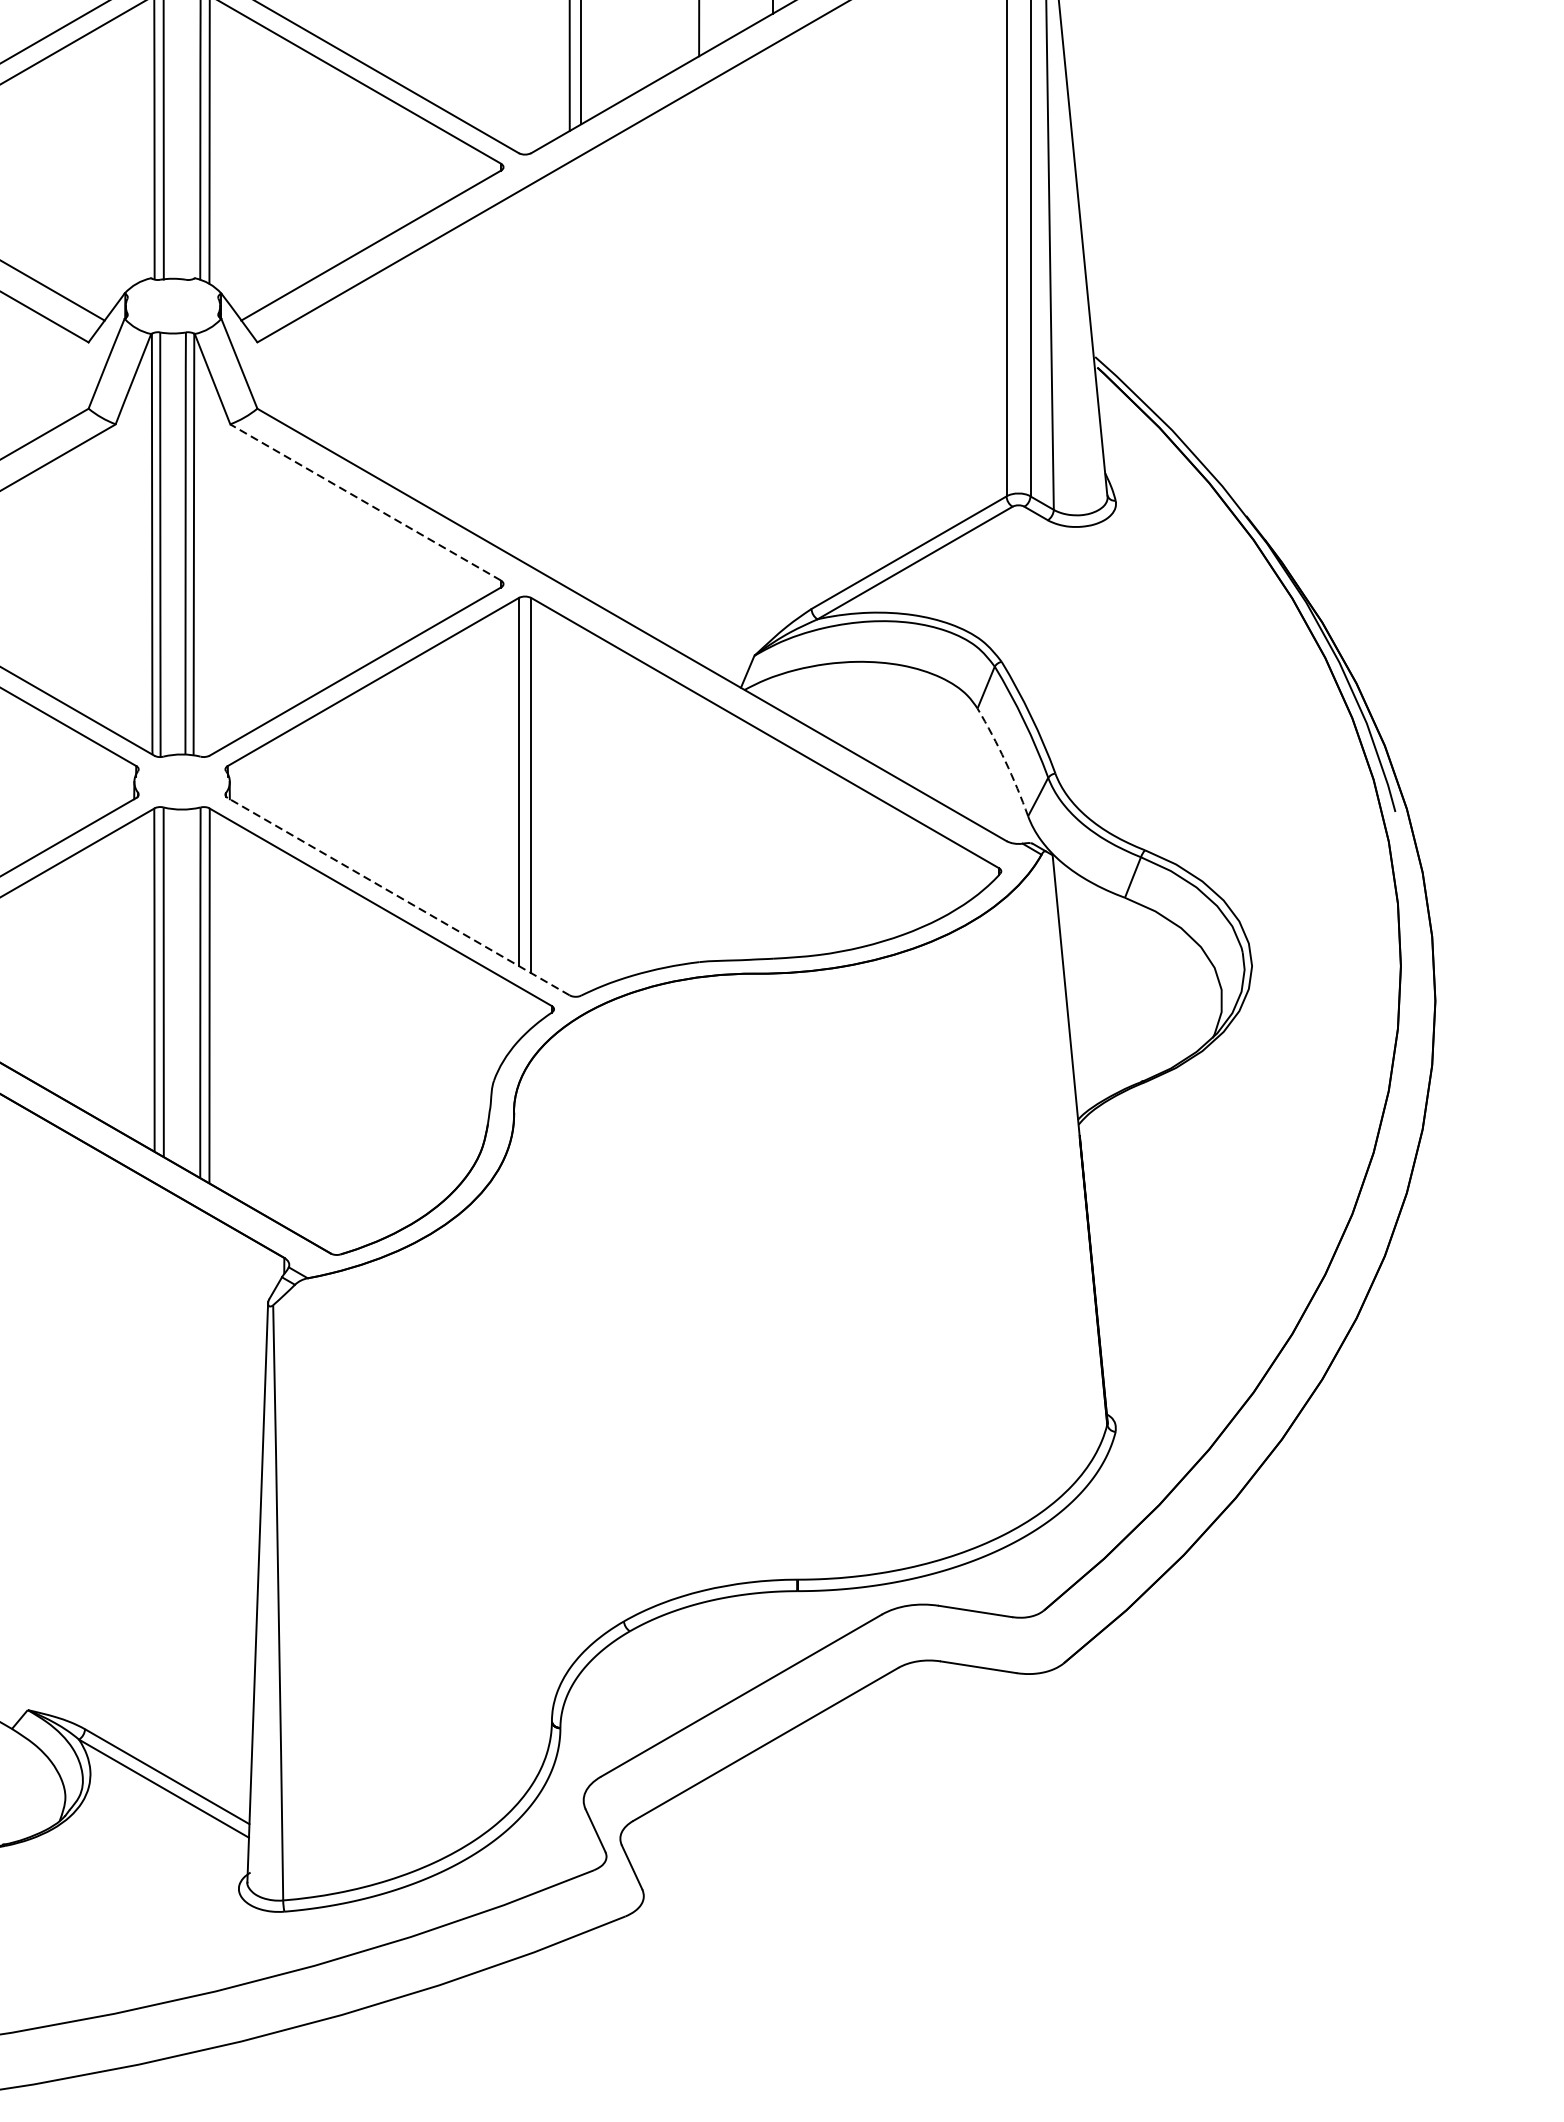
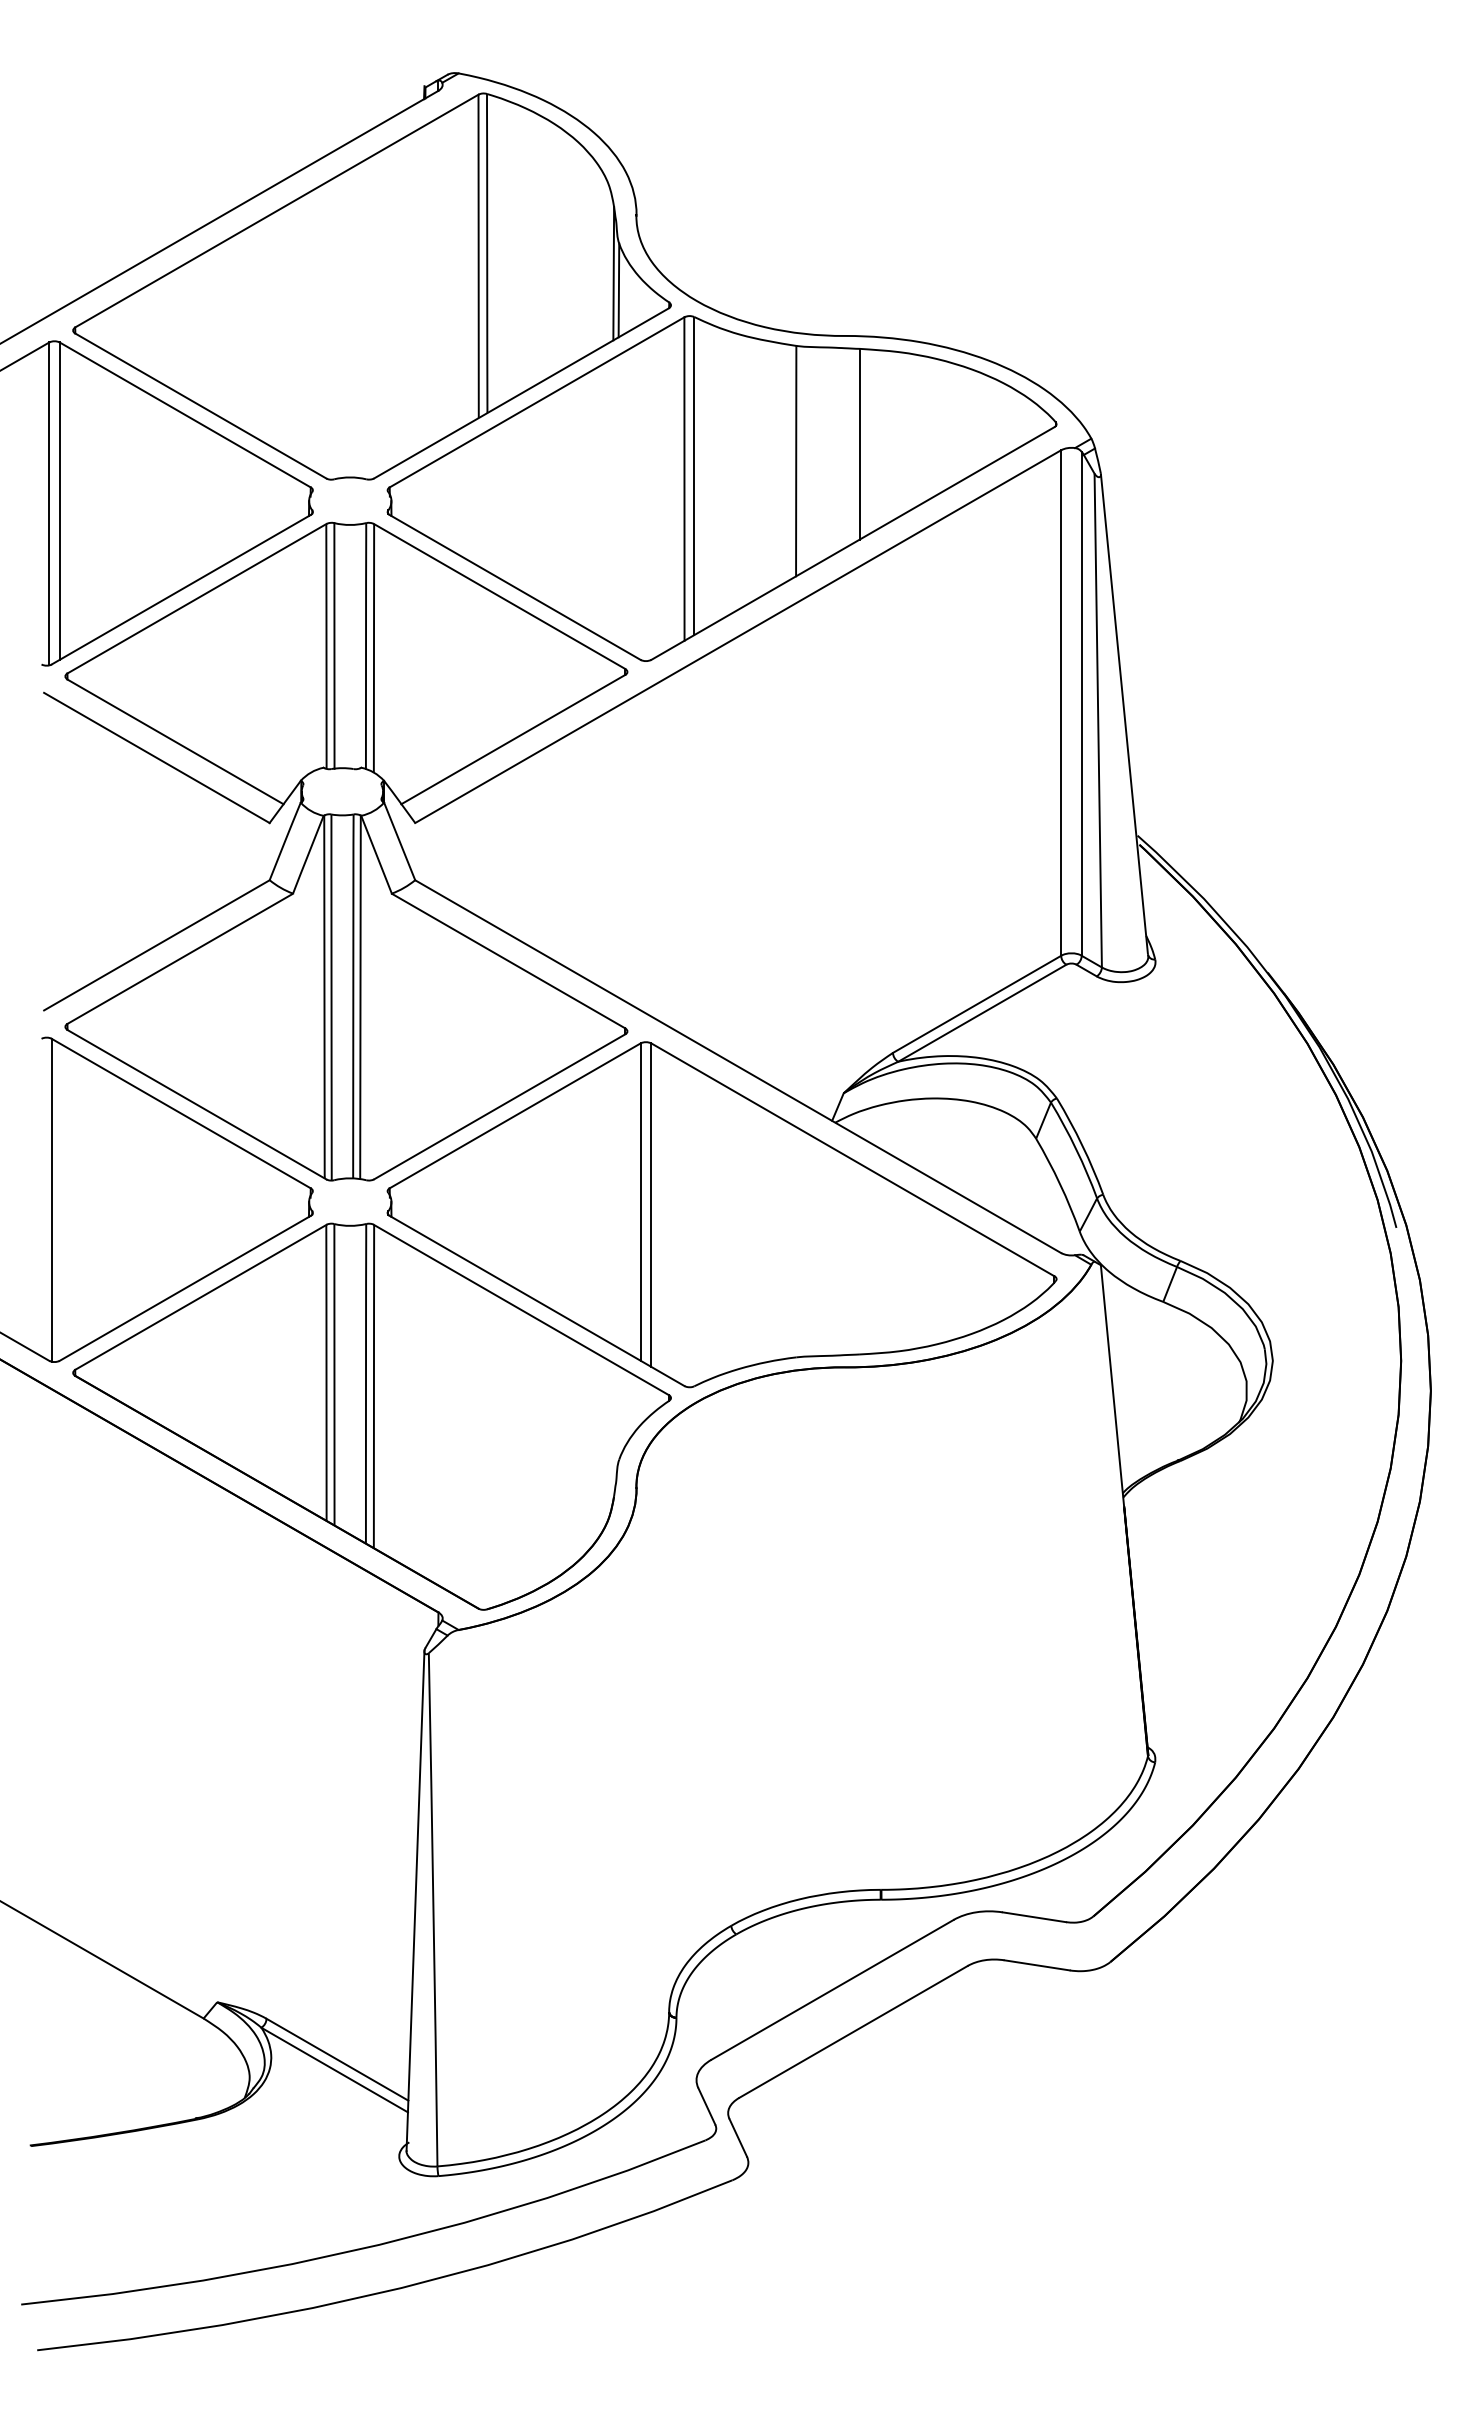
line: (365, 502) -> (508, 961), dashed -> solid
arc: (1005, 761) -> (1060, 1184), dashed -> solid
line: (398, 896) -> (536, 1300), dashed -> solid

